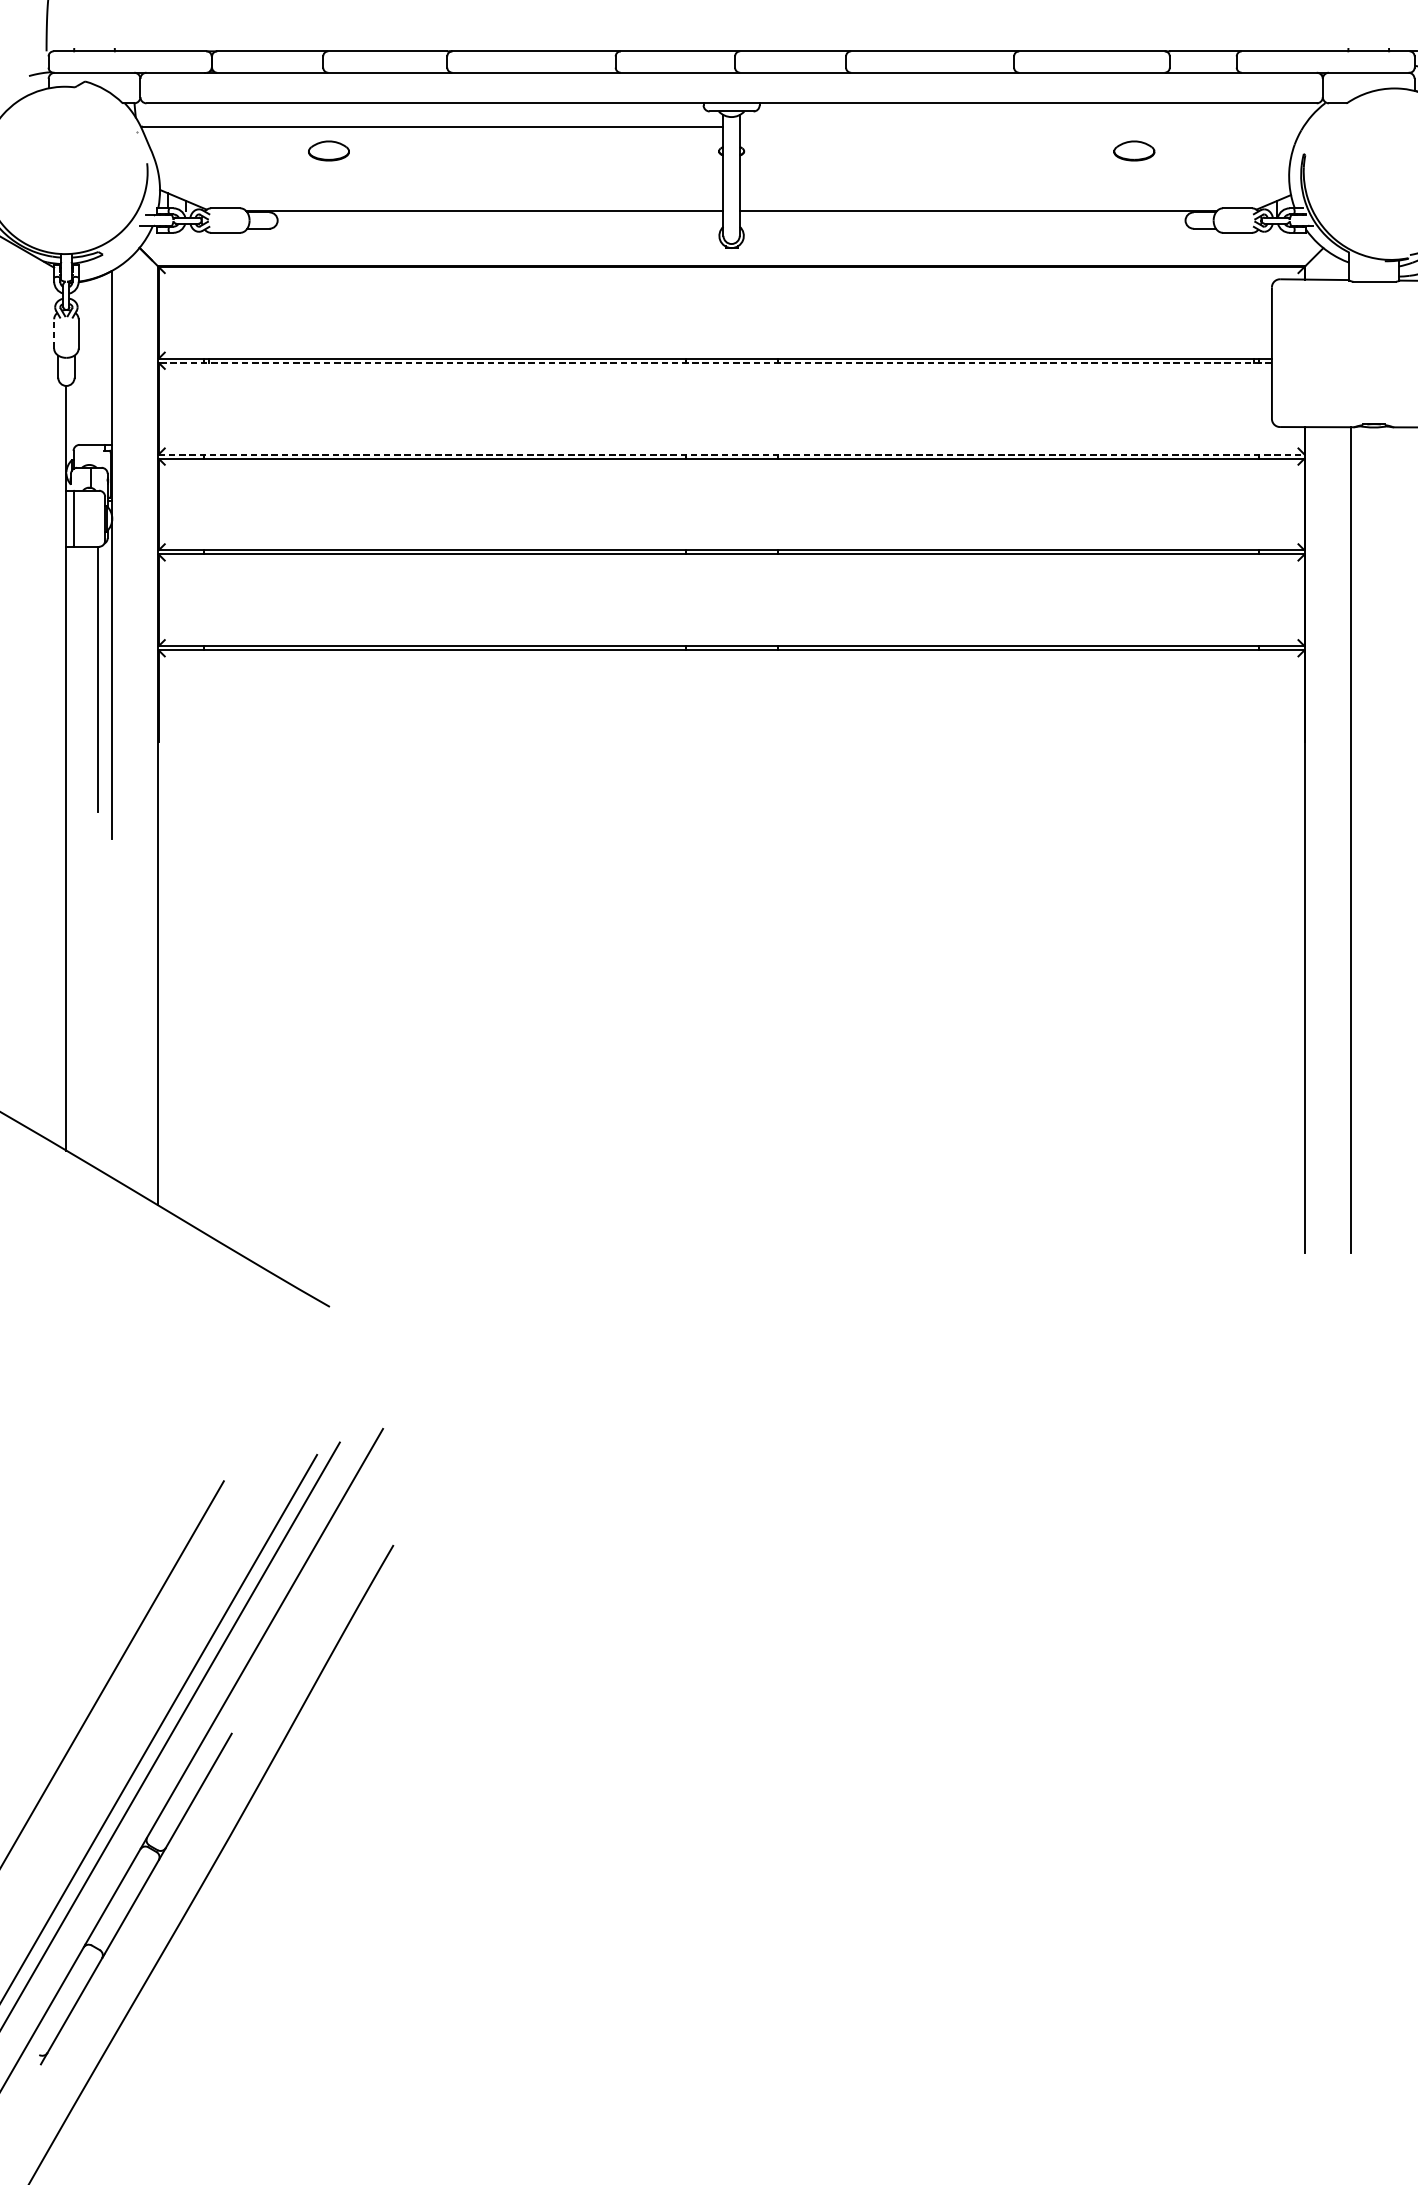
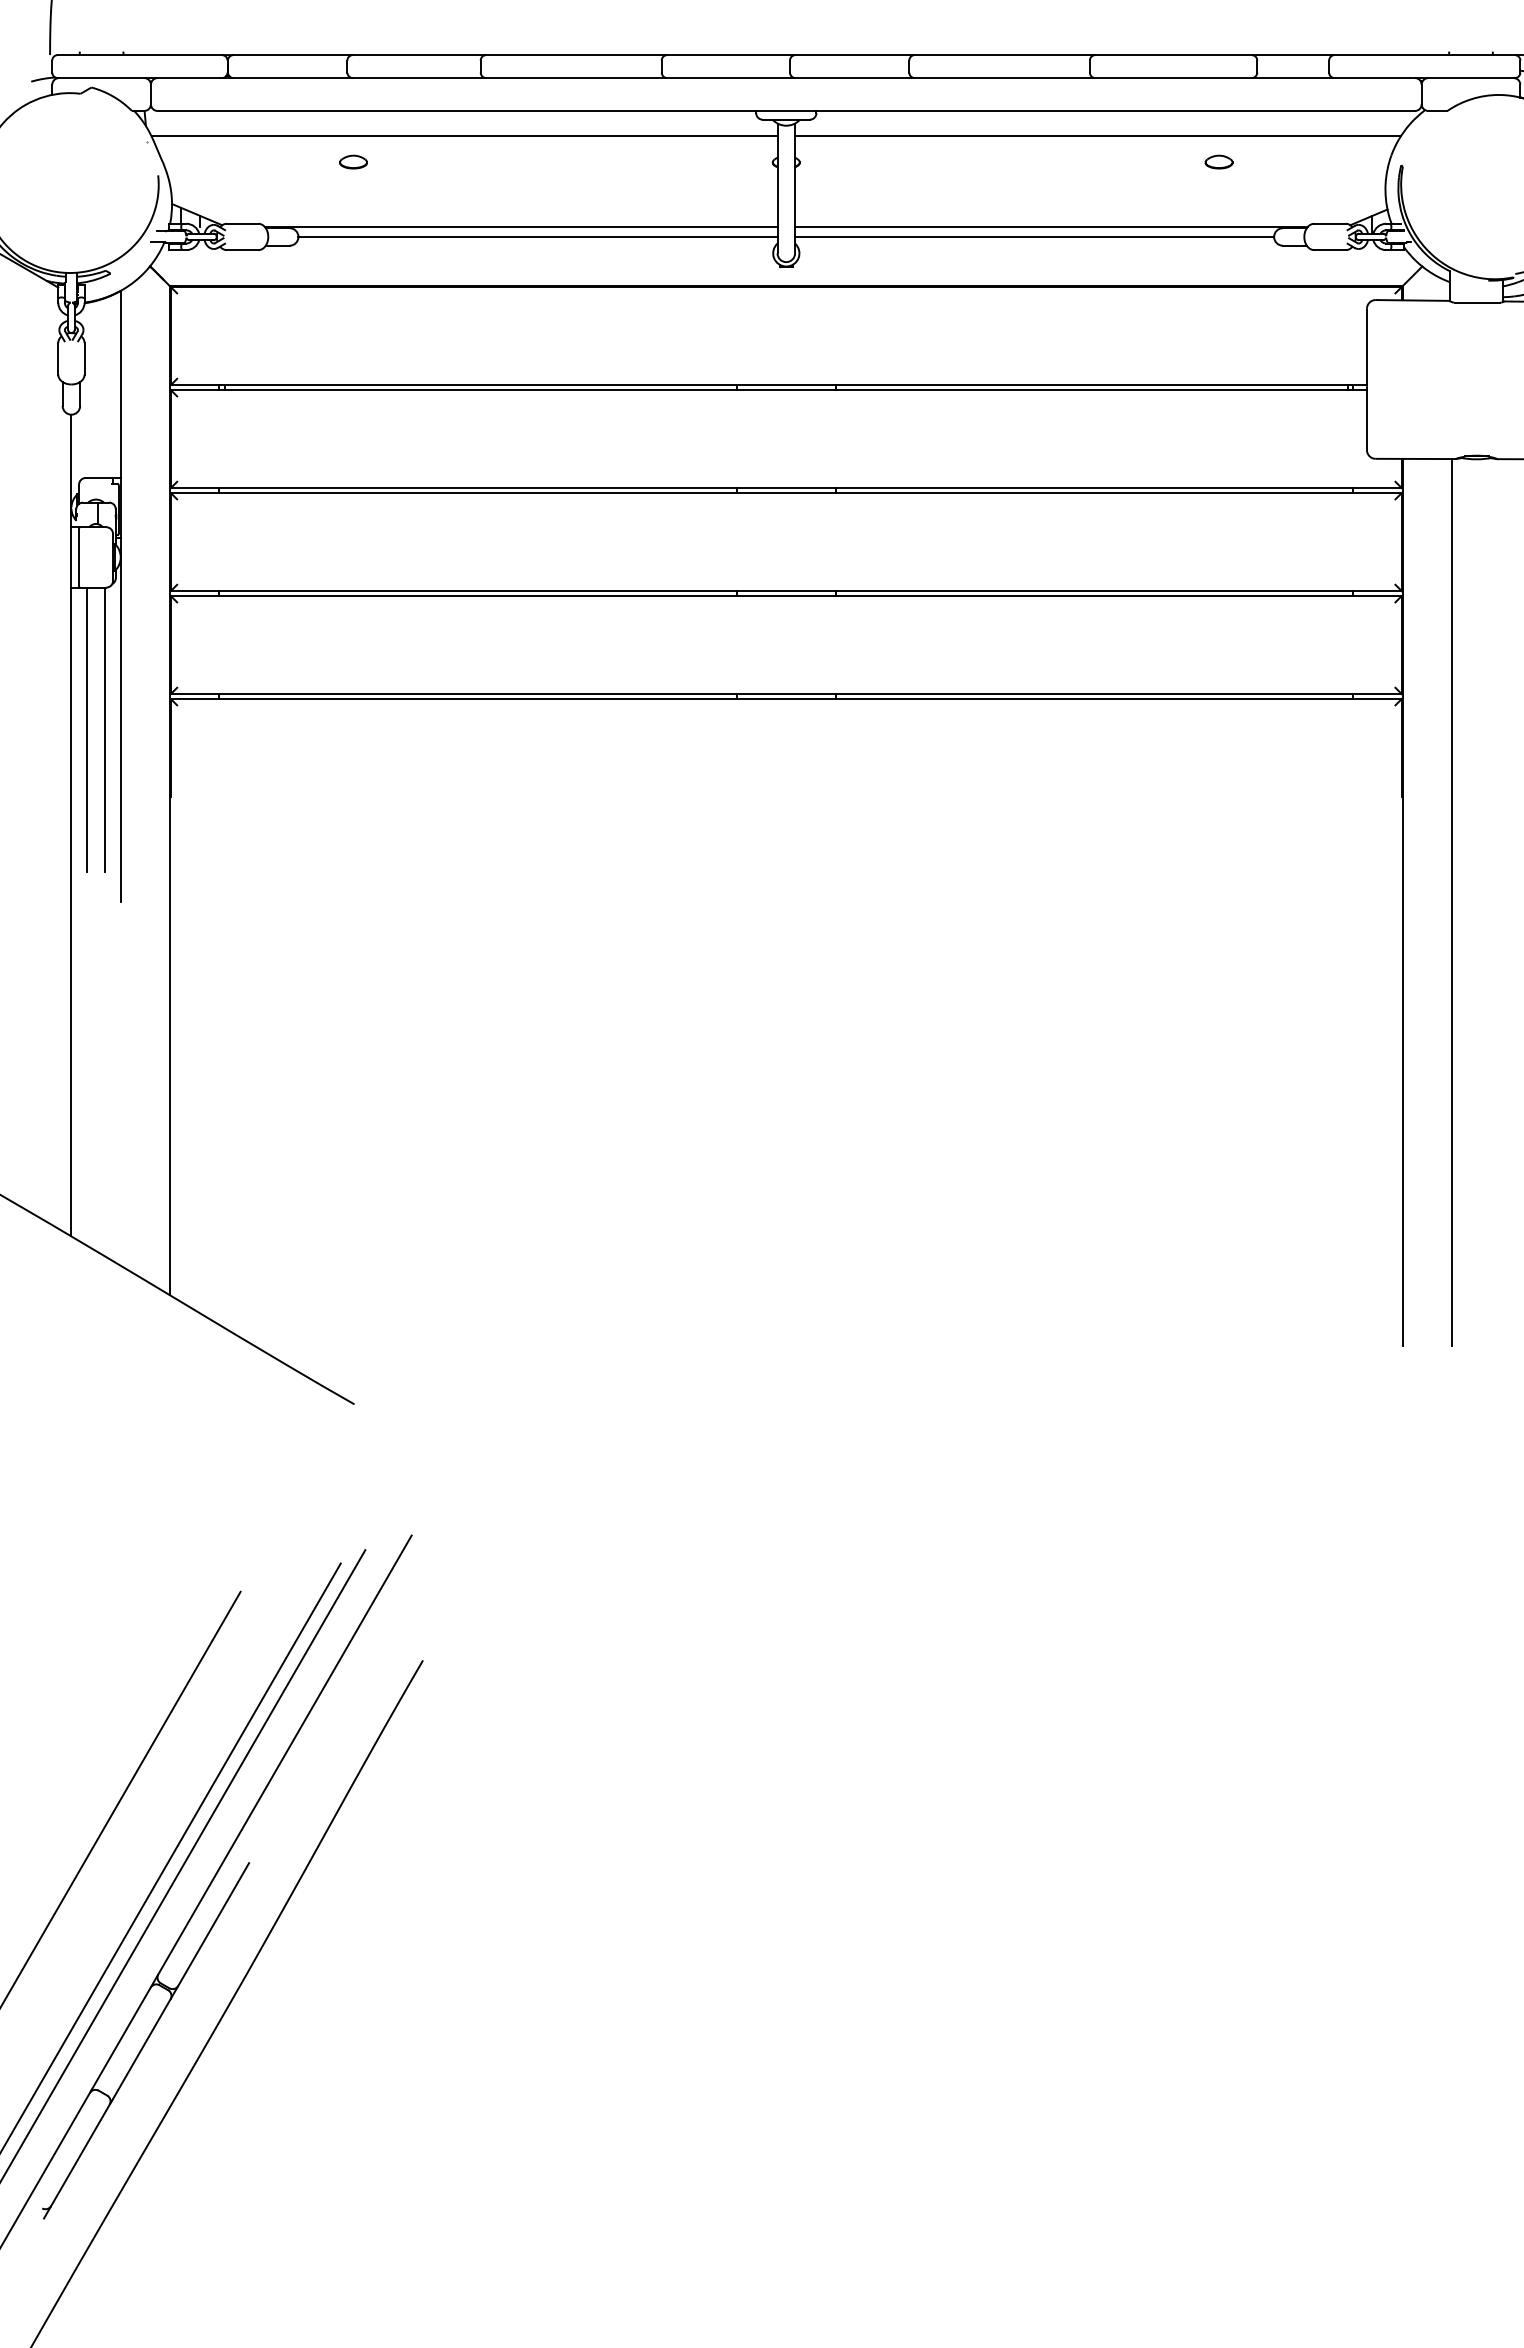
line: (1022, 126) -> (1098, 135), added
part: (328, 150) -> (353, 161), size x0.62
part: (1133, 150) -> (1218, 161), size x0.62
line: (500, 220) -> (537, 236), added
line: (962, 220) -> (1034, 236), added
line: (54, 333) -> (58, 358), dashed -> solid
line: (715, 362) -> (768, 389), dashed -> solid
line: (731, 454) -> (786, 488), dashed -> solid
line: (81, 678) -> (87, 729), added

